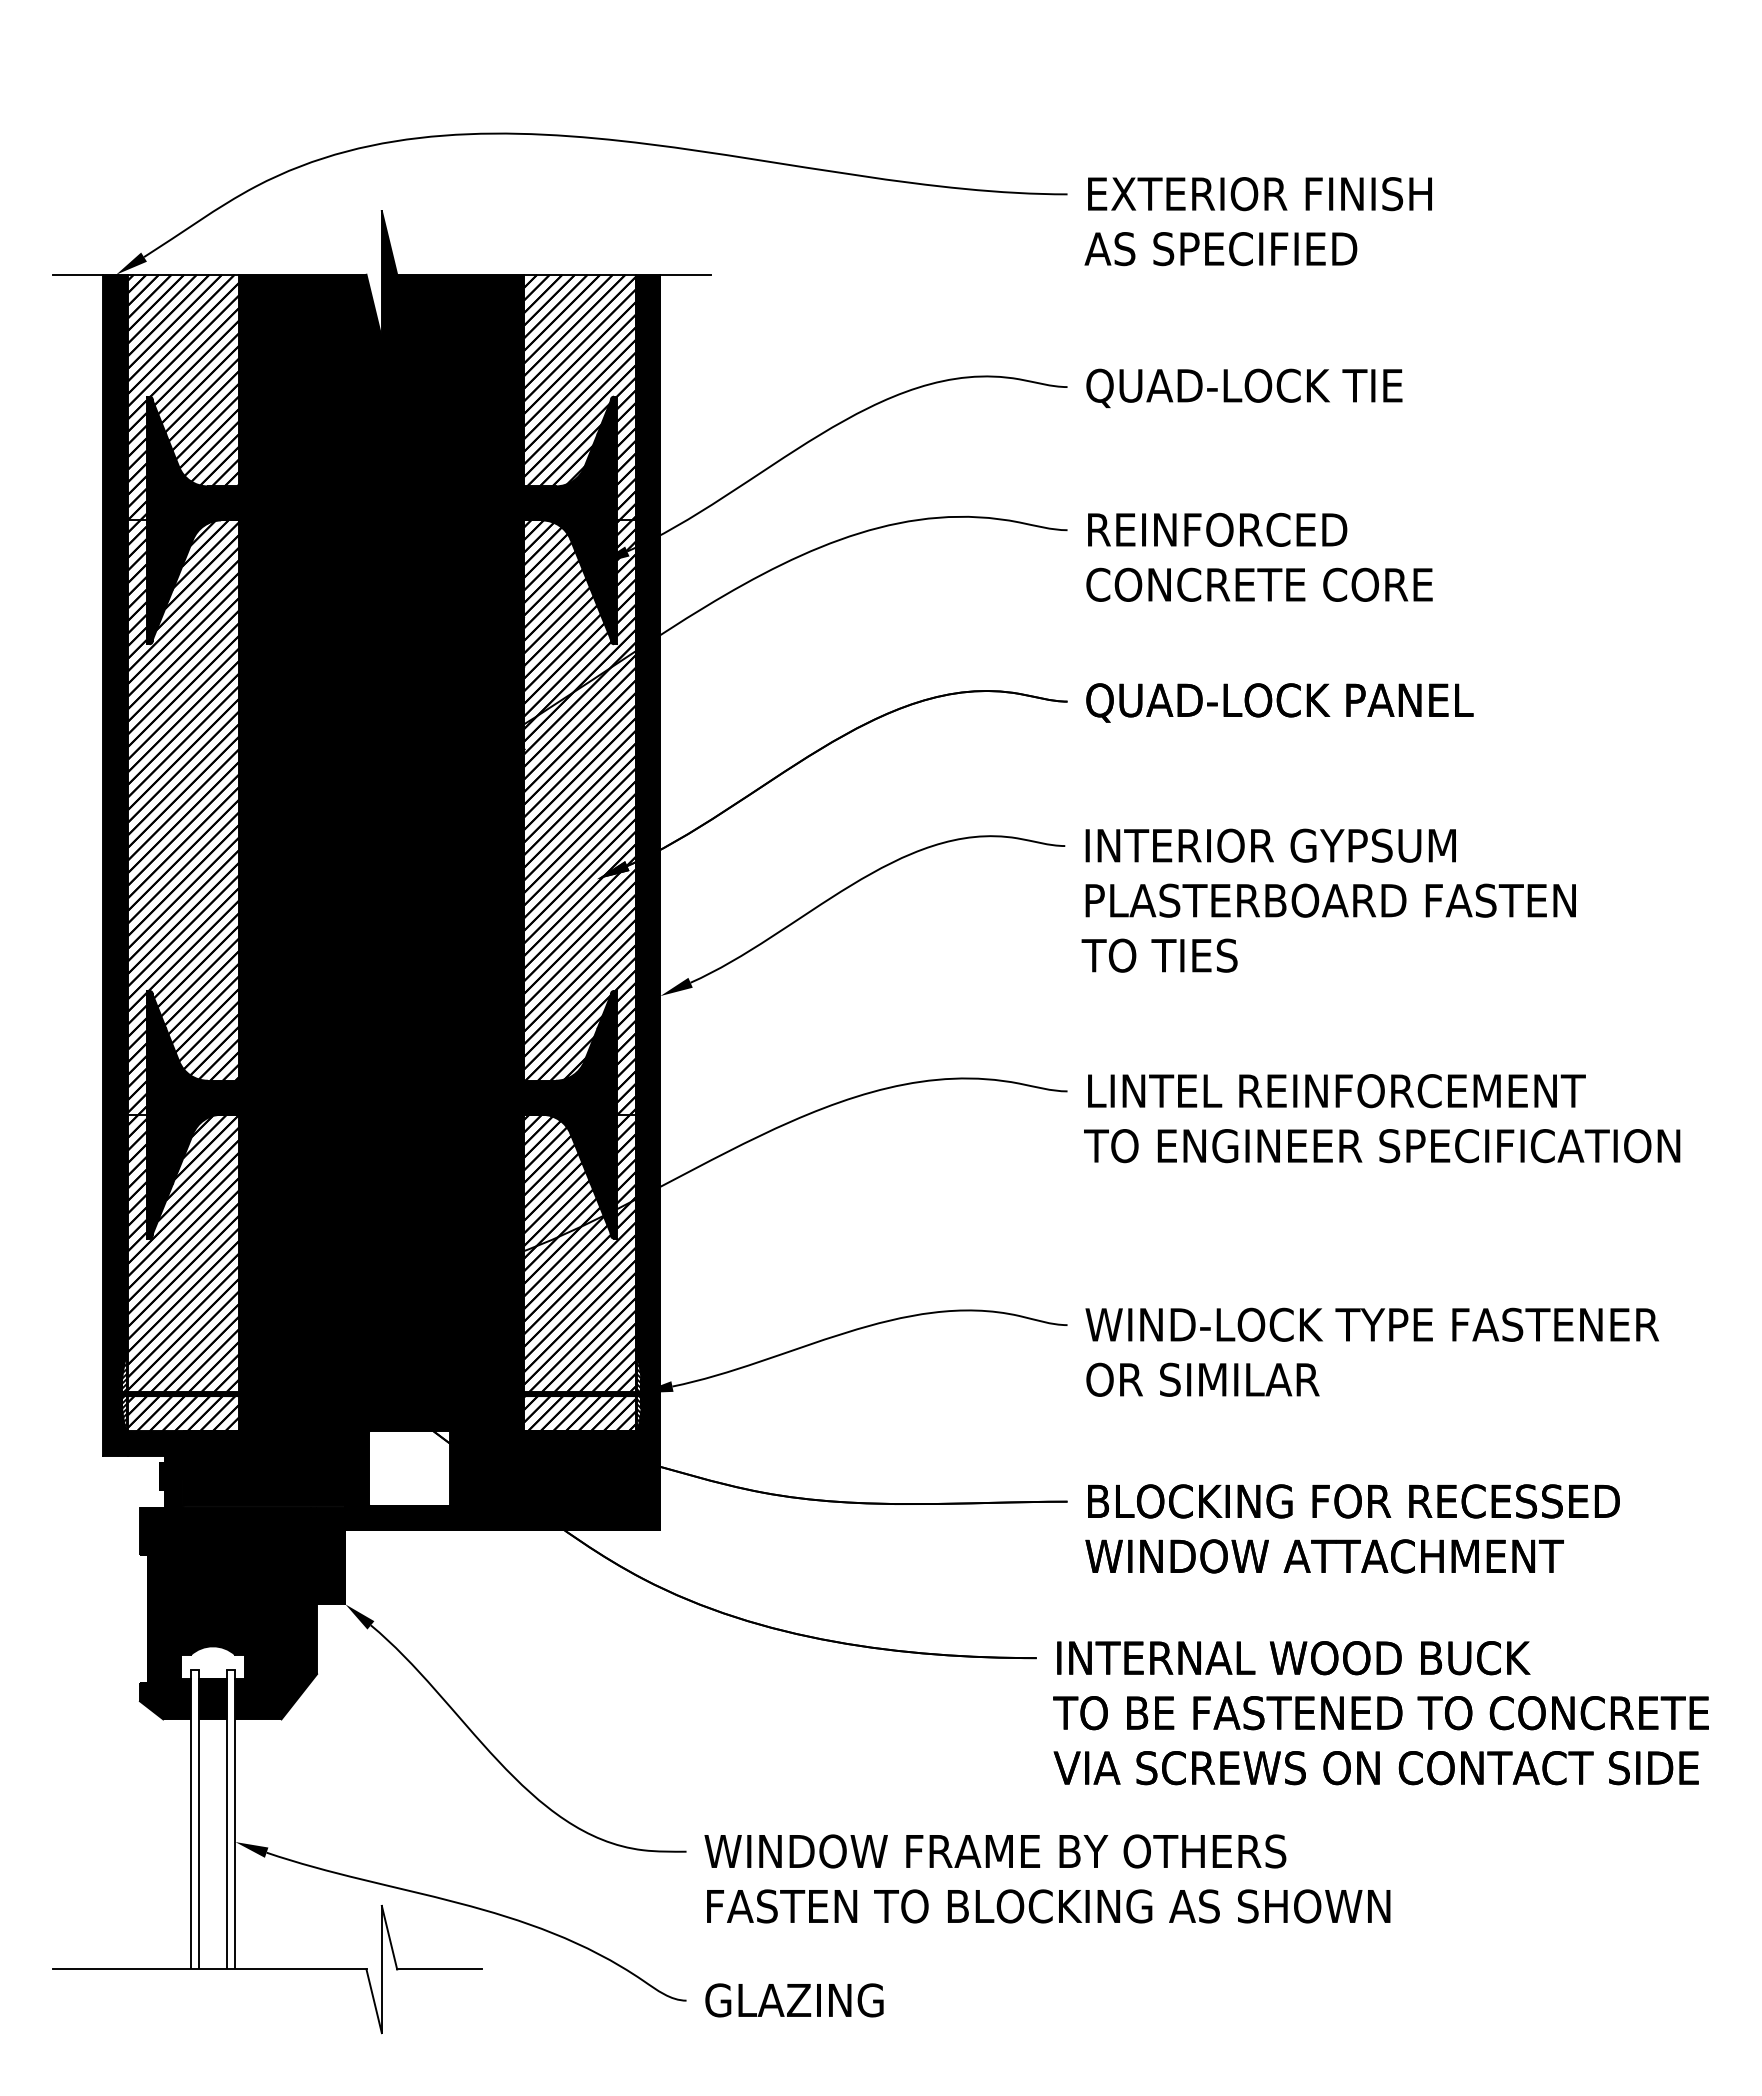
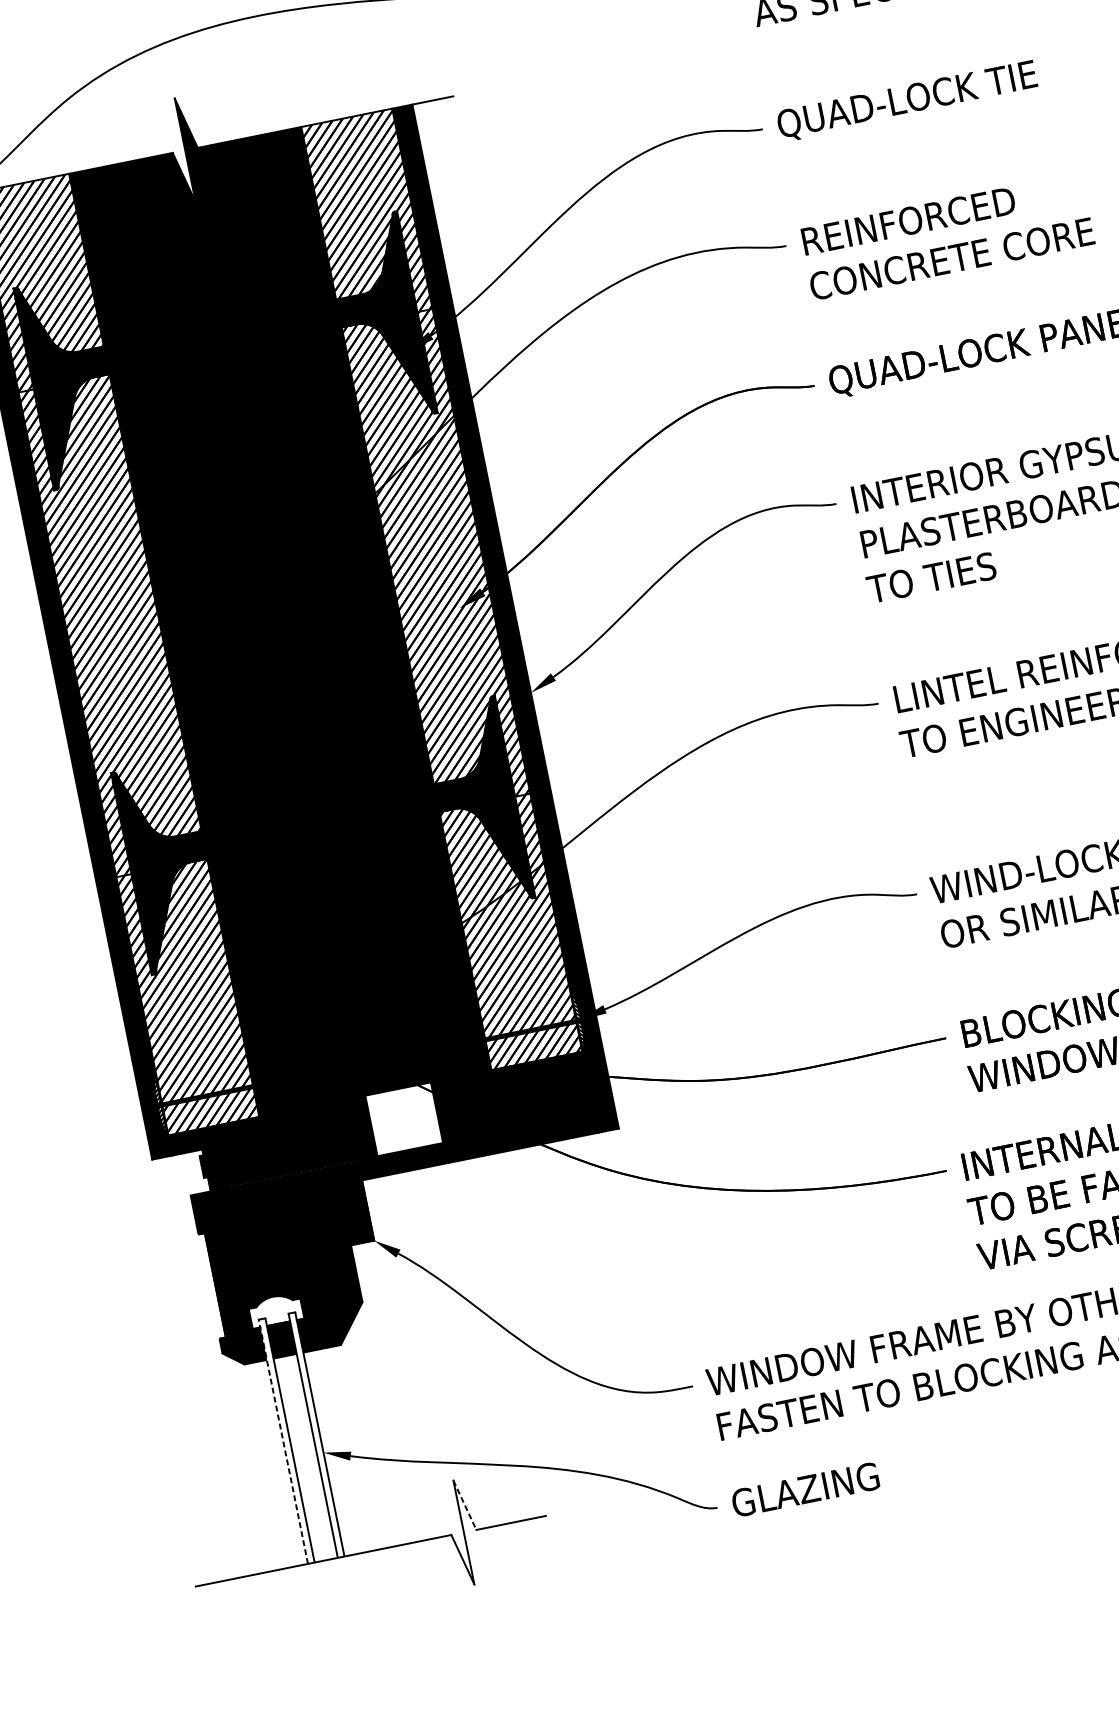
line: (190, 1819) -> (283, 1441), solid -> dashed
line: (389, 1937) -> (464, 1505), solid -> dashed

